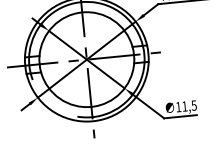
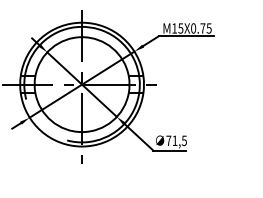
text: (178, 106) -> (168, 140), 11,5 -> 71,5

